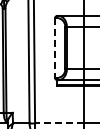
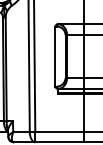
line: (55, 48) -> (55, 57), dashed -> solid
line: (59, 123) -> (59, 132), dashed -> solid

